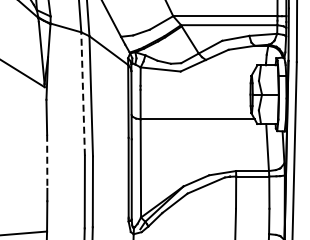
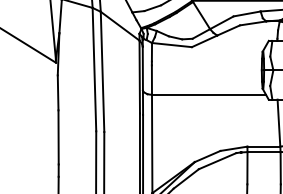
line: (83, 94) -> (94, 70), dashed -> solid
line: (47, 162) -> (58, 138), dashed -> solid

